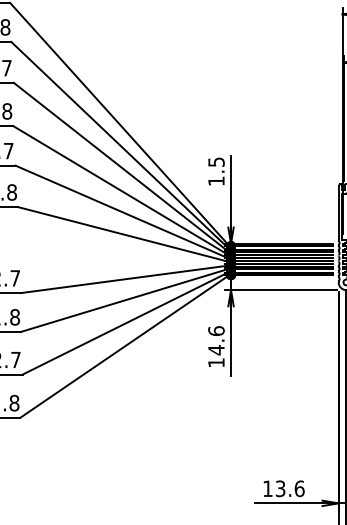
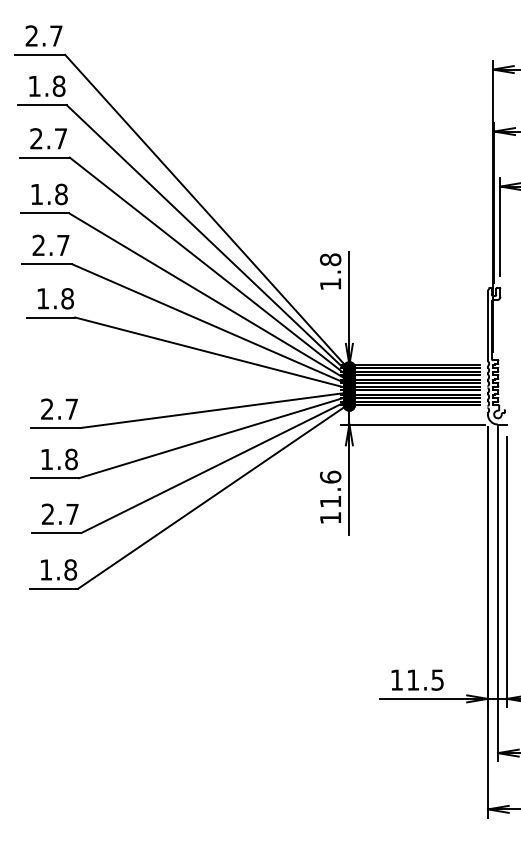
text: (216, 161) -> (330, 259), 1.5 -> 1.8
text: (216, 350) -> (330, 501), 14.6 -> 11.6
text: (290, 488) -> (425, 679), 13.6 -> 11.5

